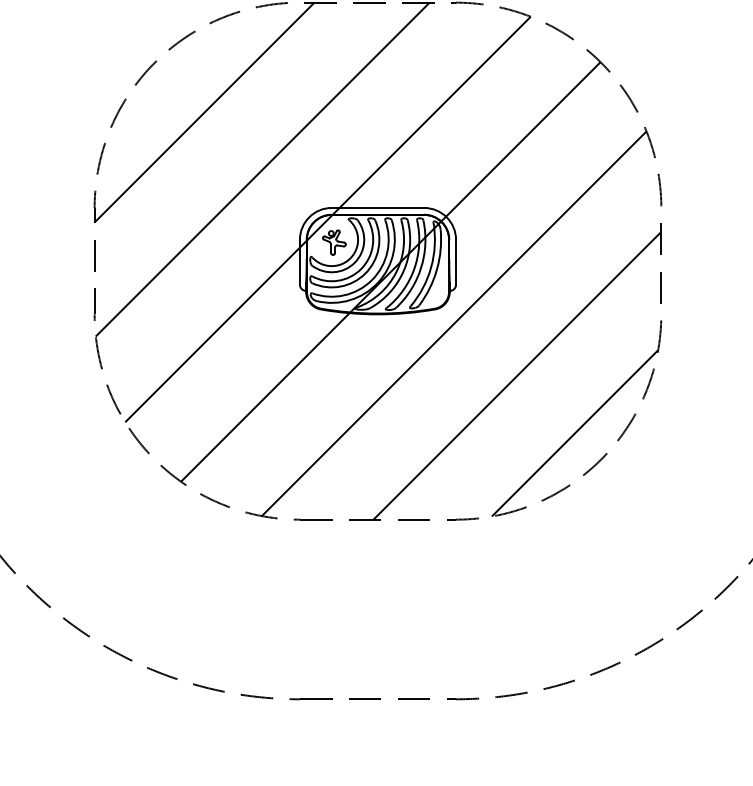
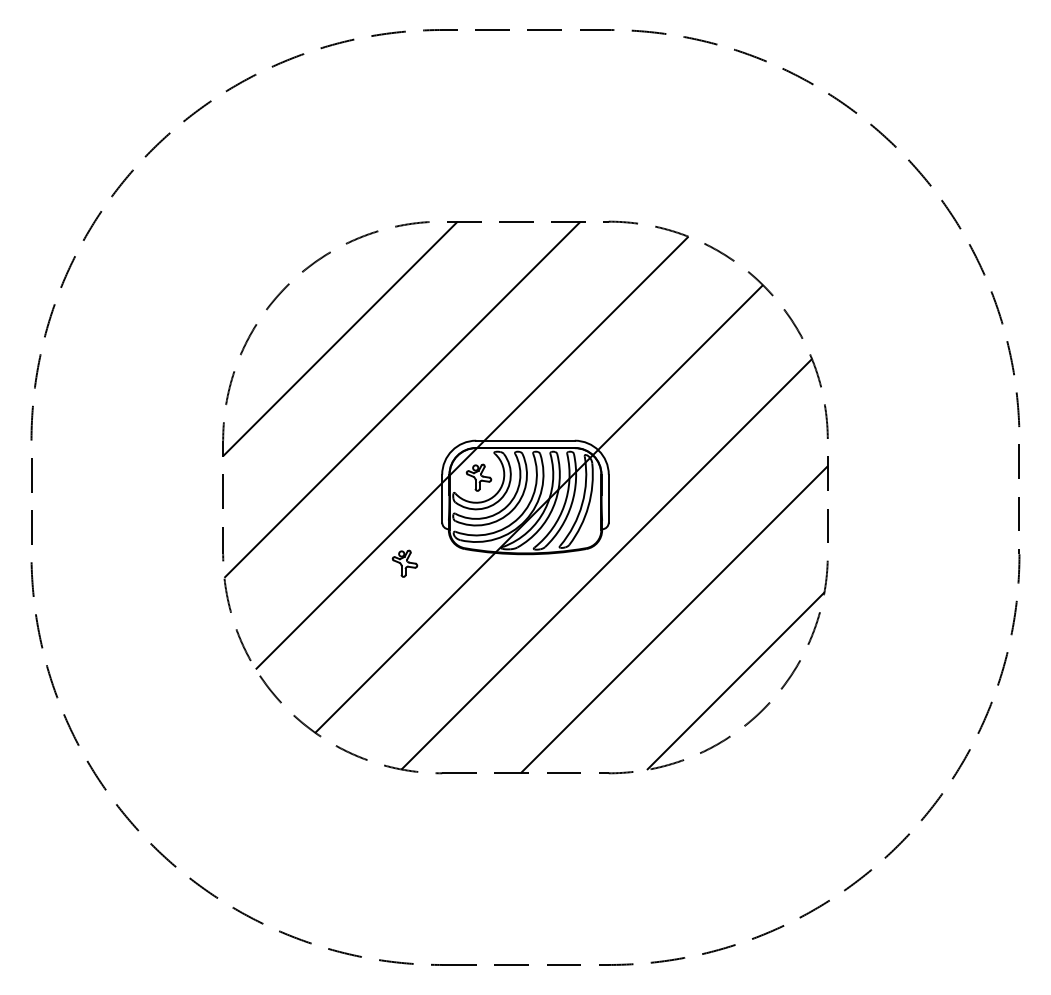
part: (264, 323) -> (404, 563), added

